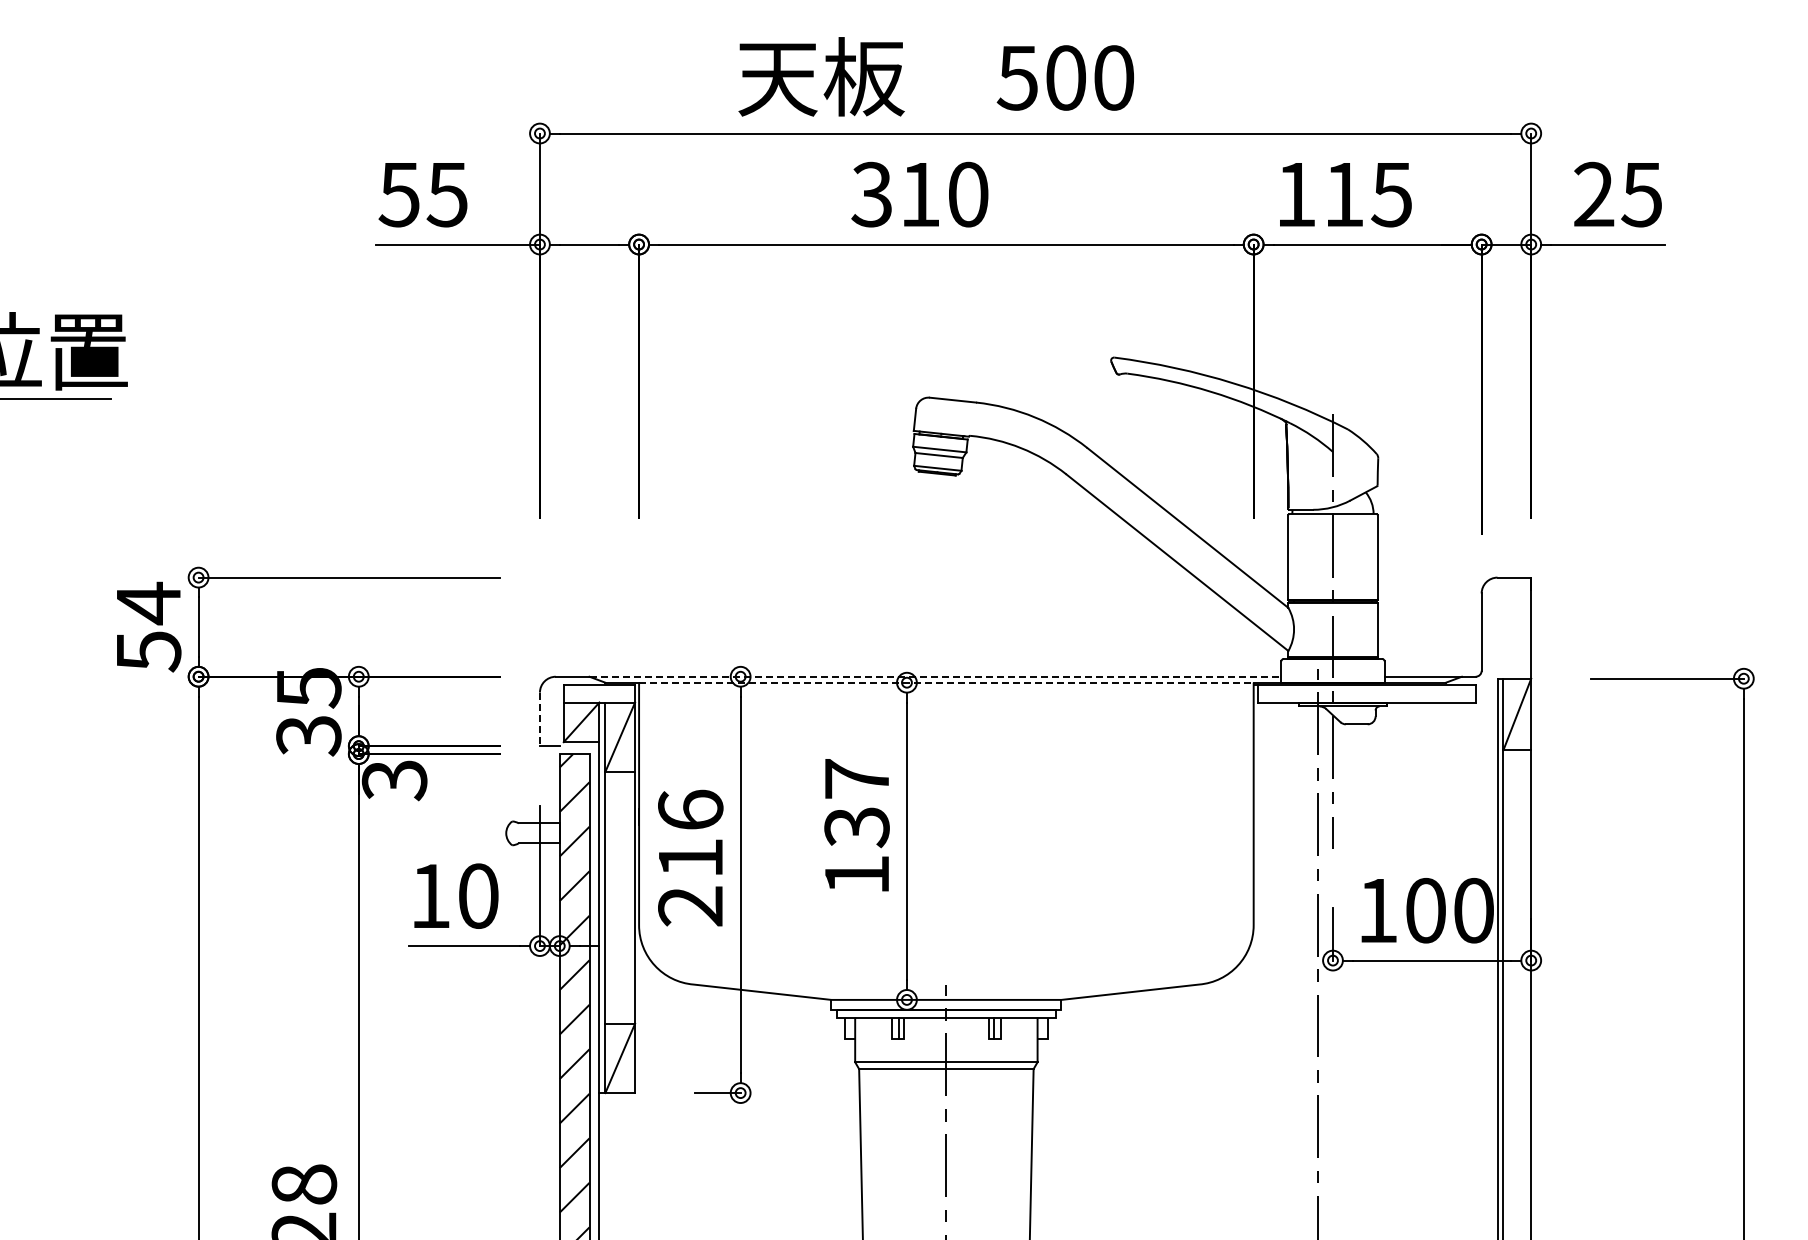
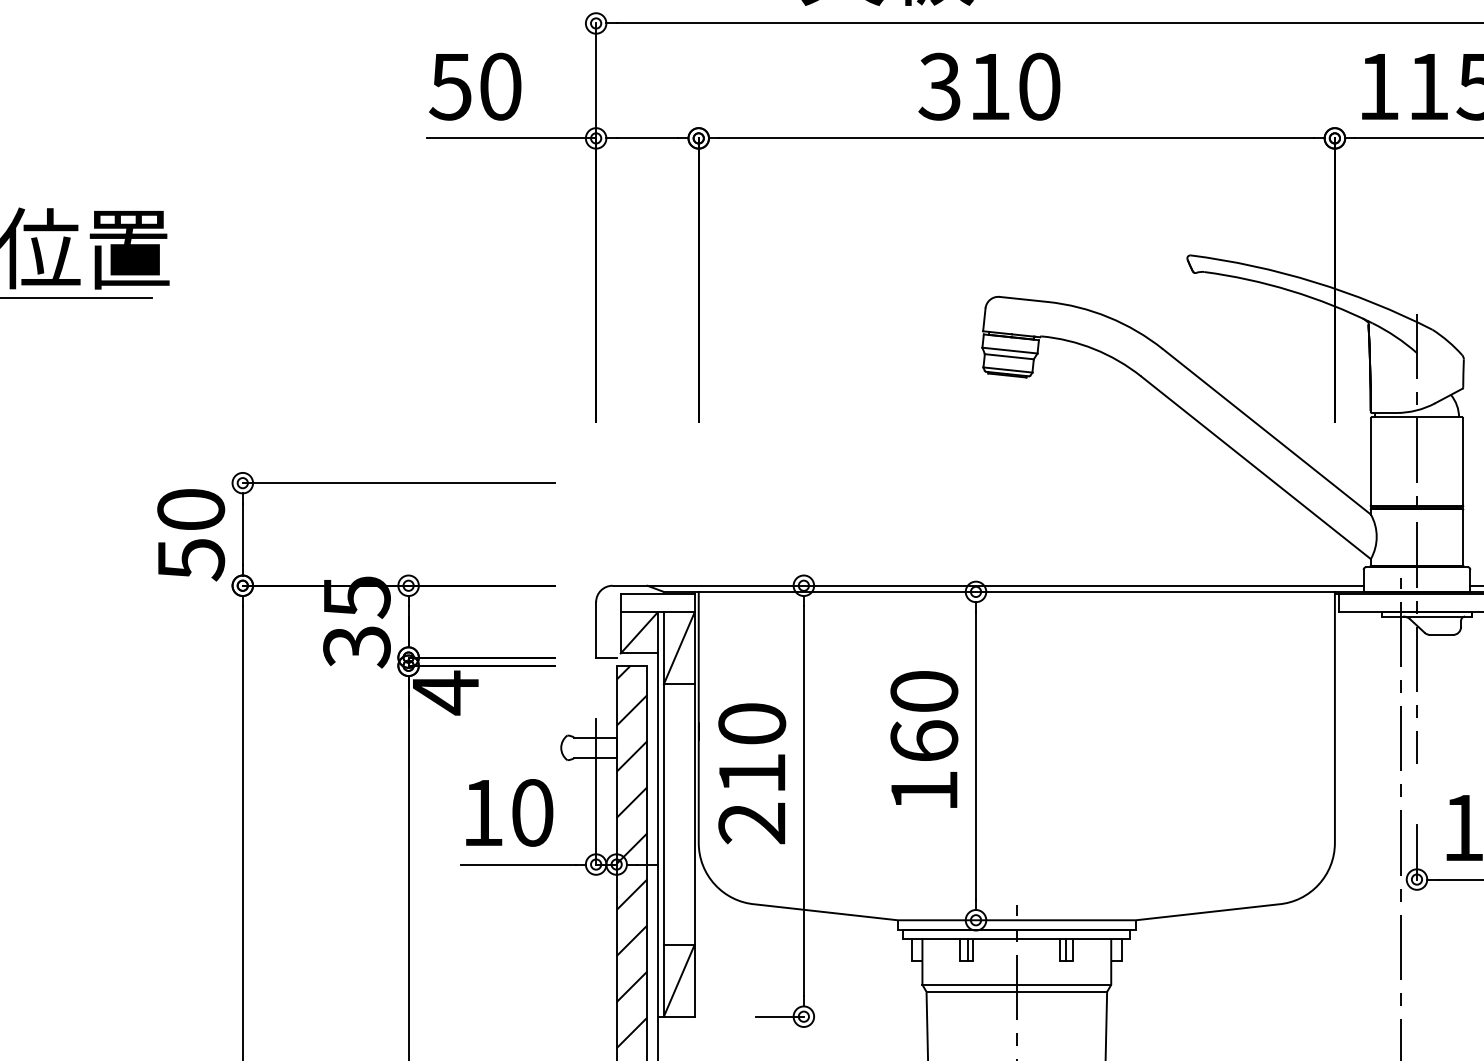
text: (446, 194) -> (499, 86), 55 -> 50
text: (148, 603) -> (190, 509), 54 -> 50
line: (935, 676) -> (1005, 585), dashed -> solid
line: (946, 682) -> (1016, 591), dashed -> solid
line: (539, 719) -> (595, 630), dashed -> solid
text: (394, 780) -> (445, 693), 3 -> 4
text: (856, 803) -> (923, 716), 137 -> 160
text: (690, 809) -> (751, 723), 216 -> 210

